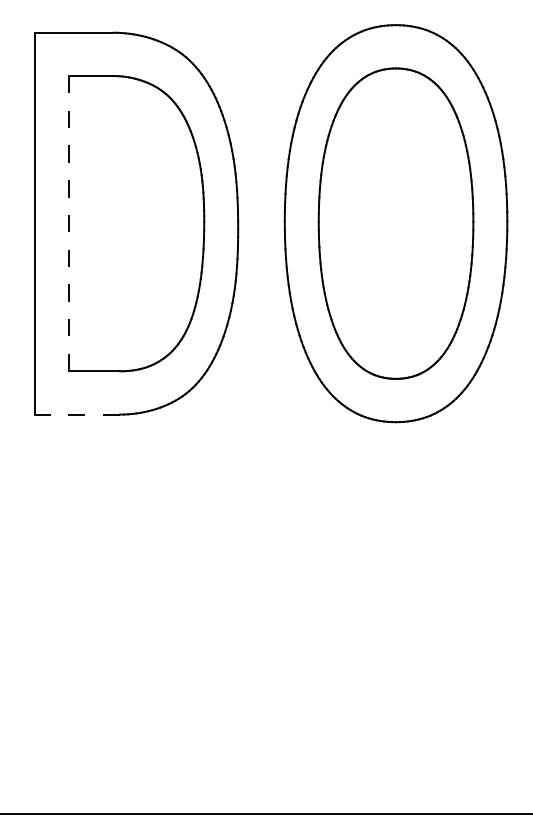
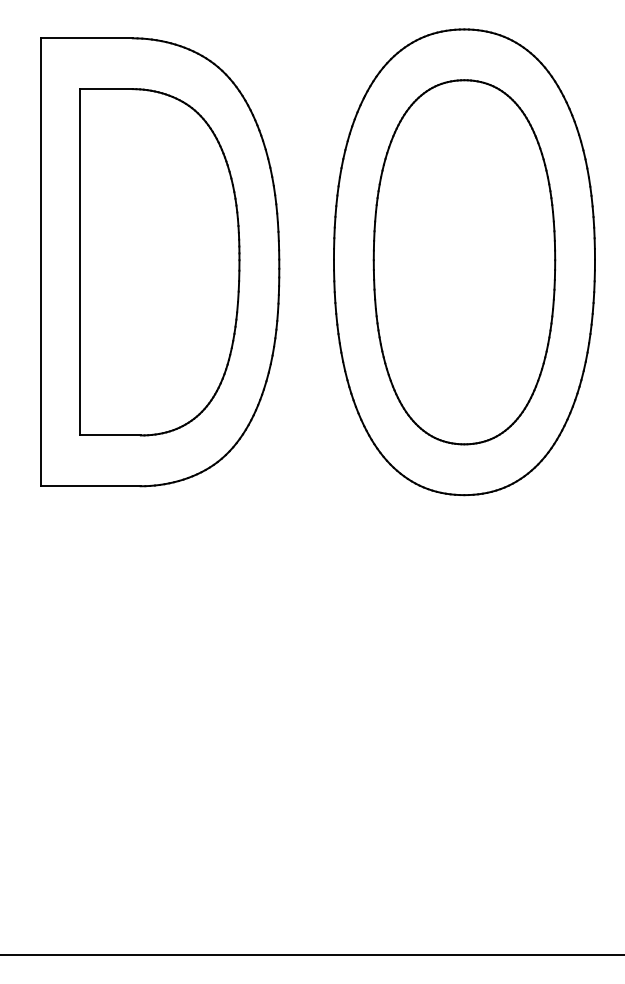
line: (68, 223) -> (80, 262), dashed -> solid
line: (77, 414) -> (90, 486), dashed -> solid

